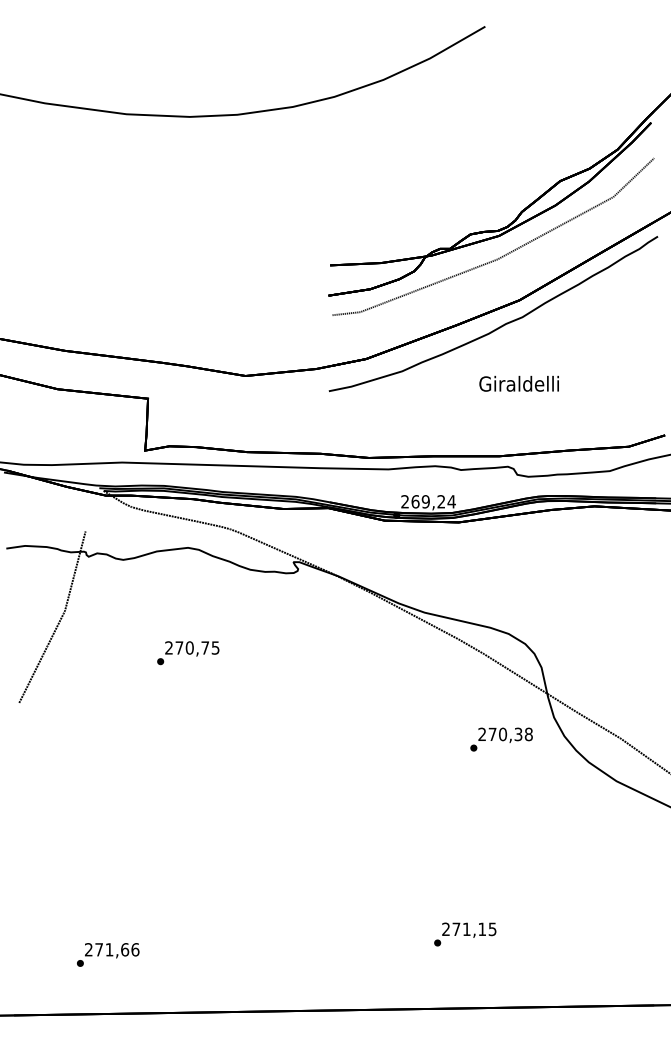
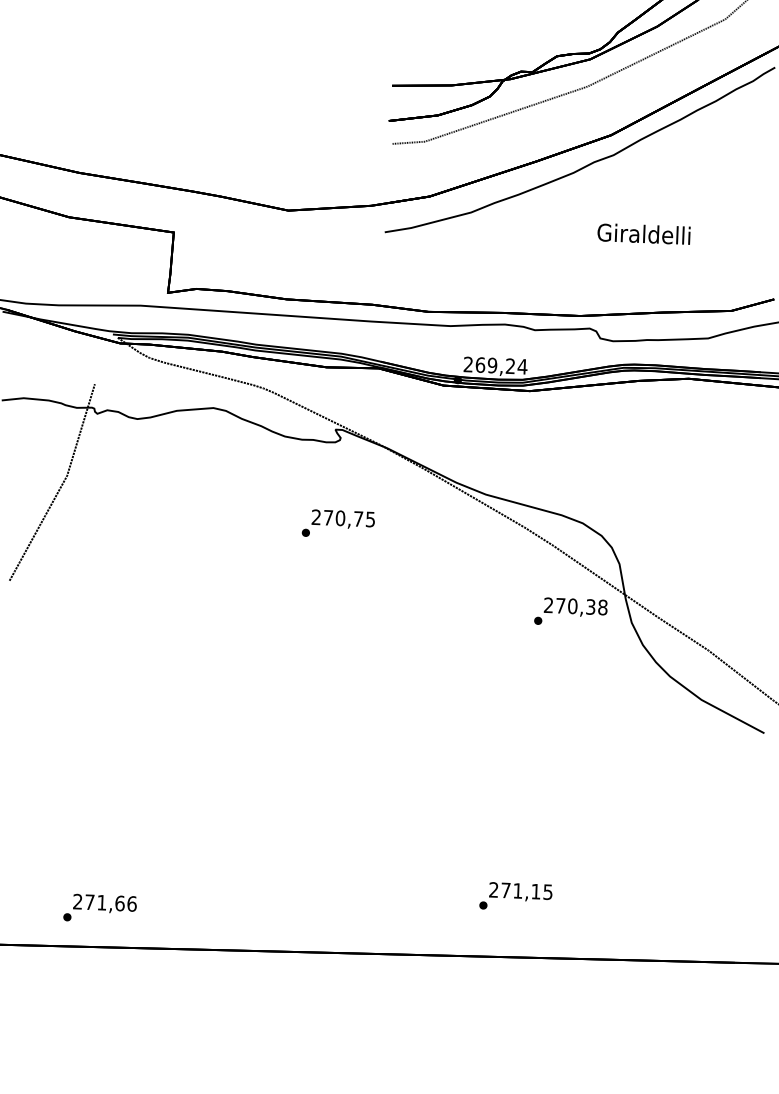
text: (518, 383) -> (643, 233), moved
text: (188, 653) -> (338, 524), moved
text: (501, 739) -> (570, 612), moved
text: (465, 934) -> (516, 896), moved
text: (108, 954) -> (100, 908), moved

